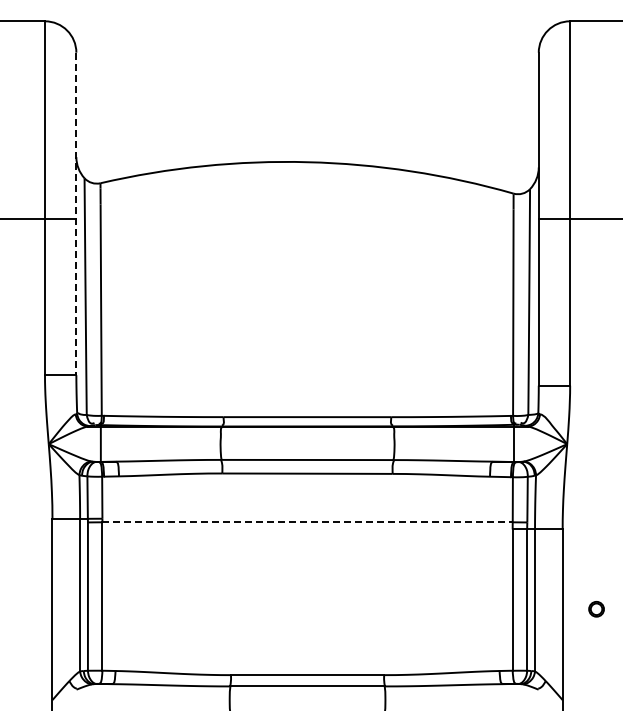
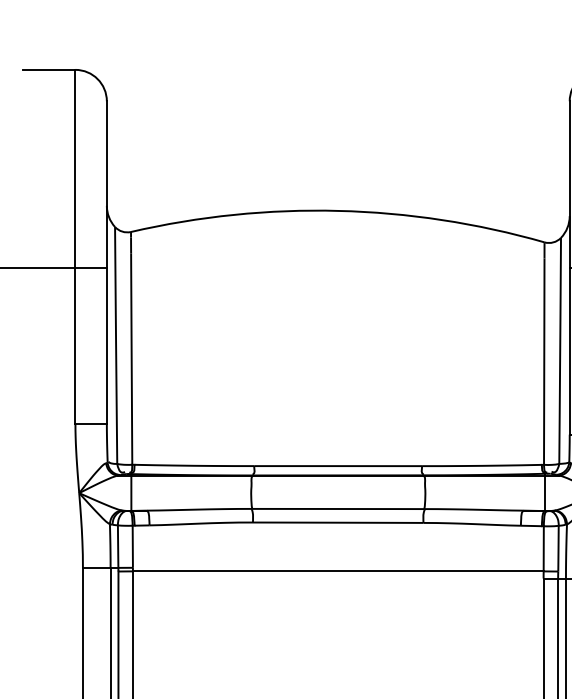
line: (76, 214) -> (106, 263), dashed -> solid
line: (308, 522) -> (339, 571), dashed -> solid

